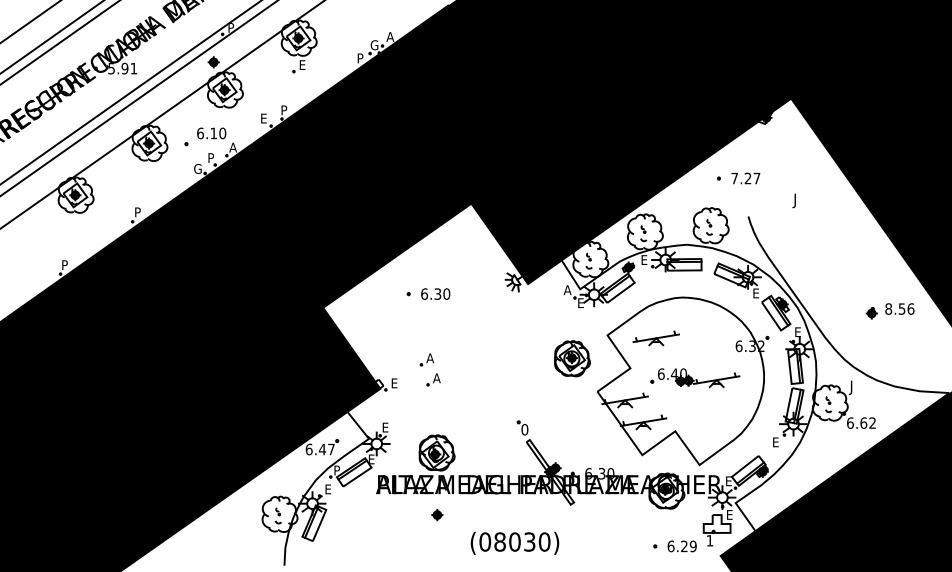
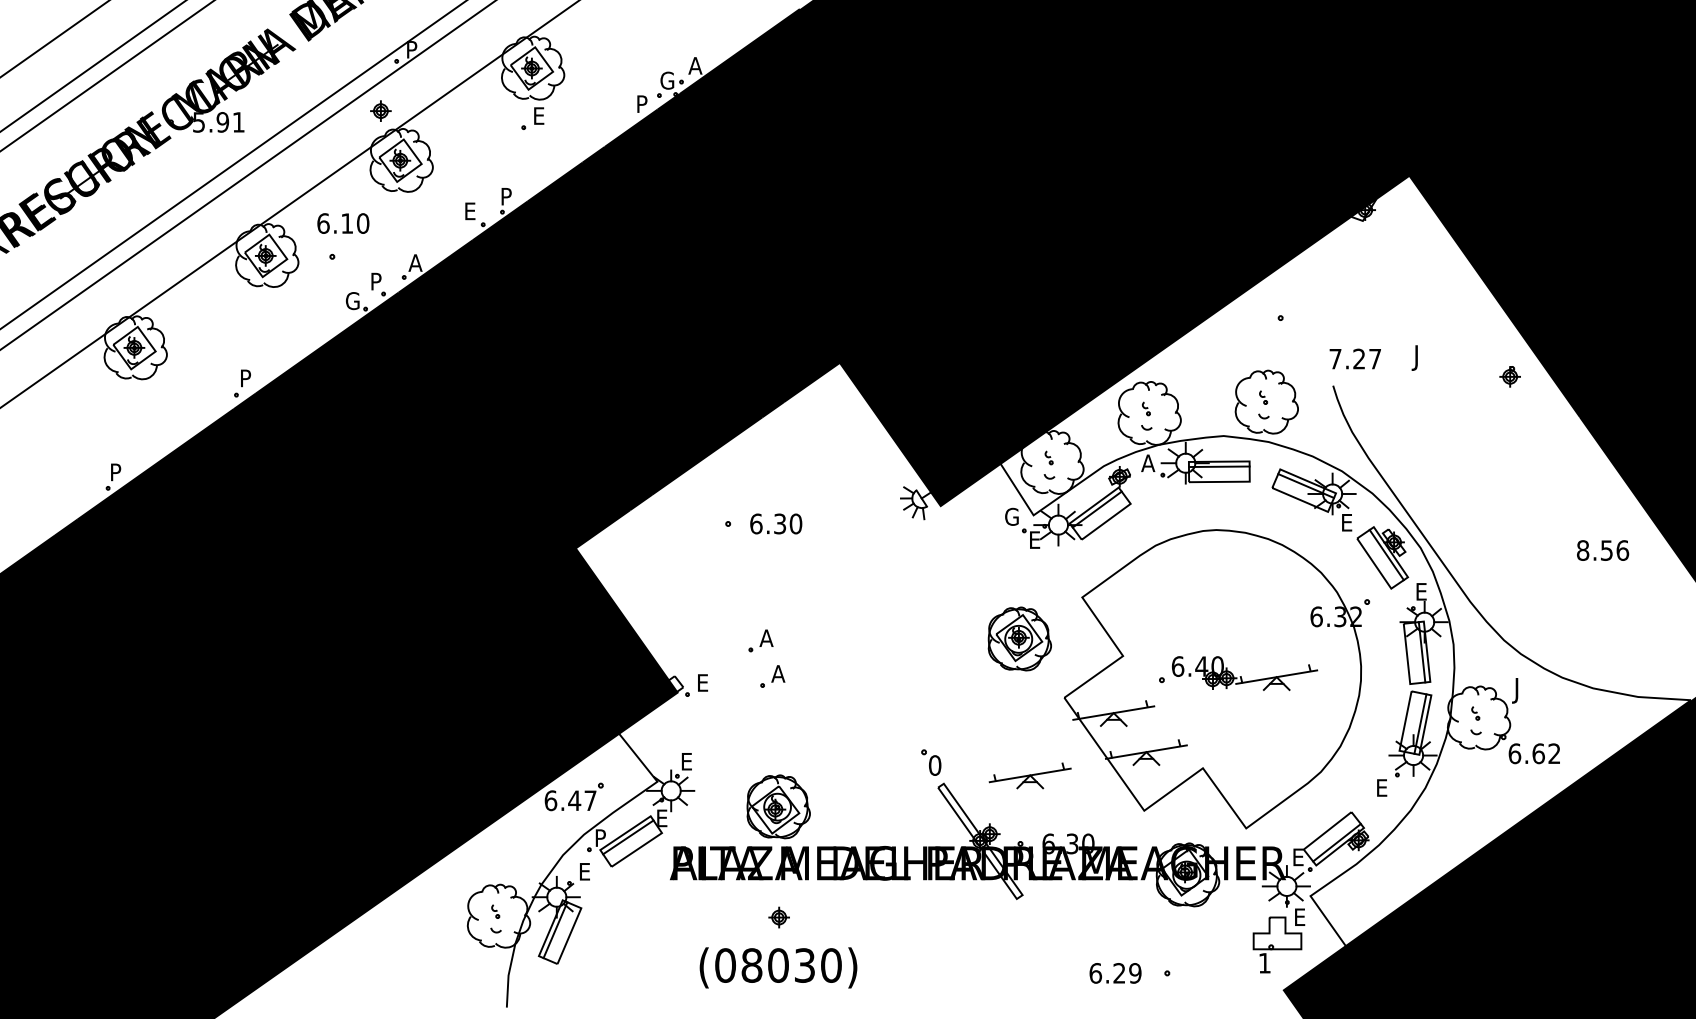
text: (211, 133) -> (343, 223), moved
text: (745, 178) -> (1354, 358), moved
text: (644, 259) -> (1148, 462), E -> A
text: (567, 290) -> (1010, 517), A -> G
part: (871, 313) -> (1509, 376), moved
part: (655, 338) -> (1028, 775), moved
text: (514, 542) -> (777, 966), moved
text: (681, 546) -> (1114, 973), moved

